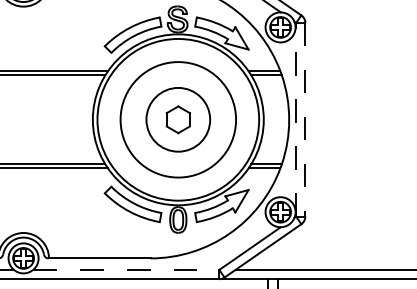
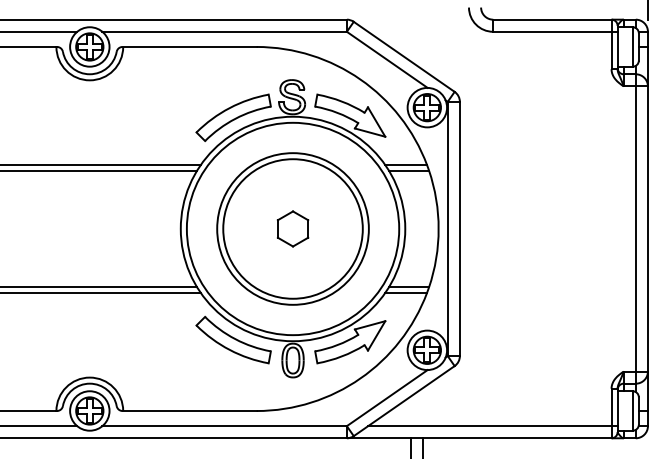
circle: (177, 119) -> (292, 228), size x1.67
line: (295, 119) -> (447, 228), dashed -> solid
line: (305, 120) -> (459, 229), dashed -> solid
line: (126, 270) -> (225, 426), dashed -> solid

